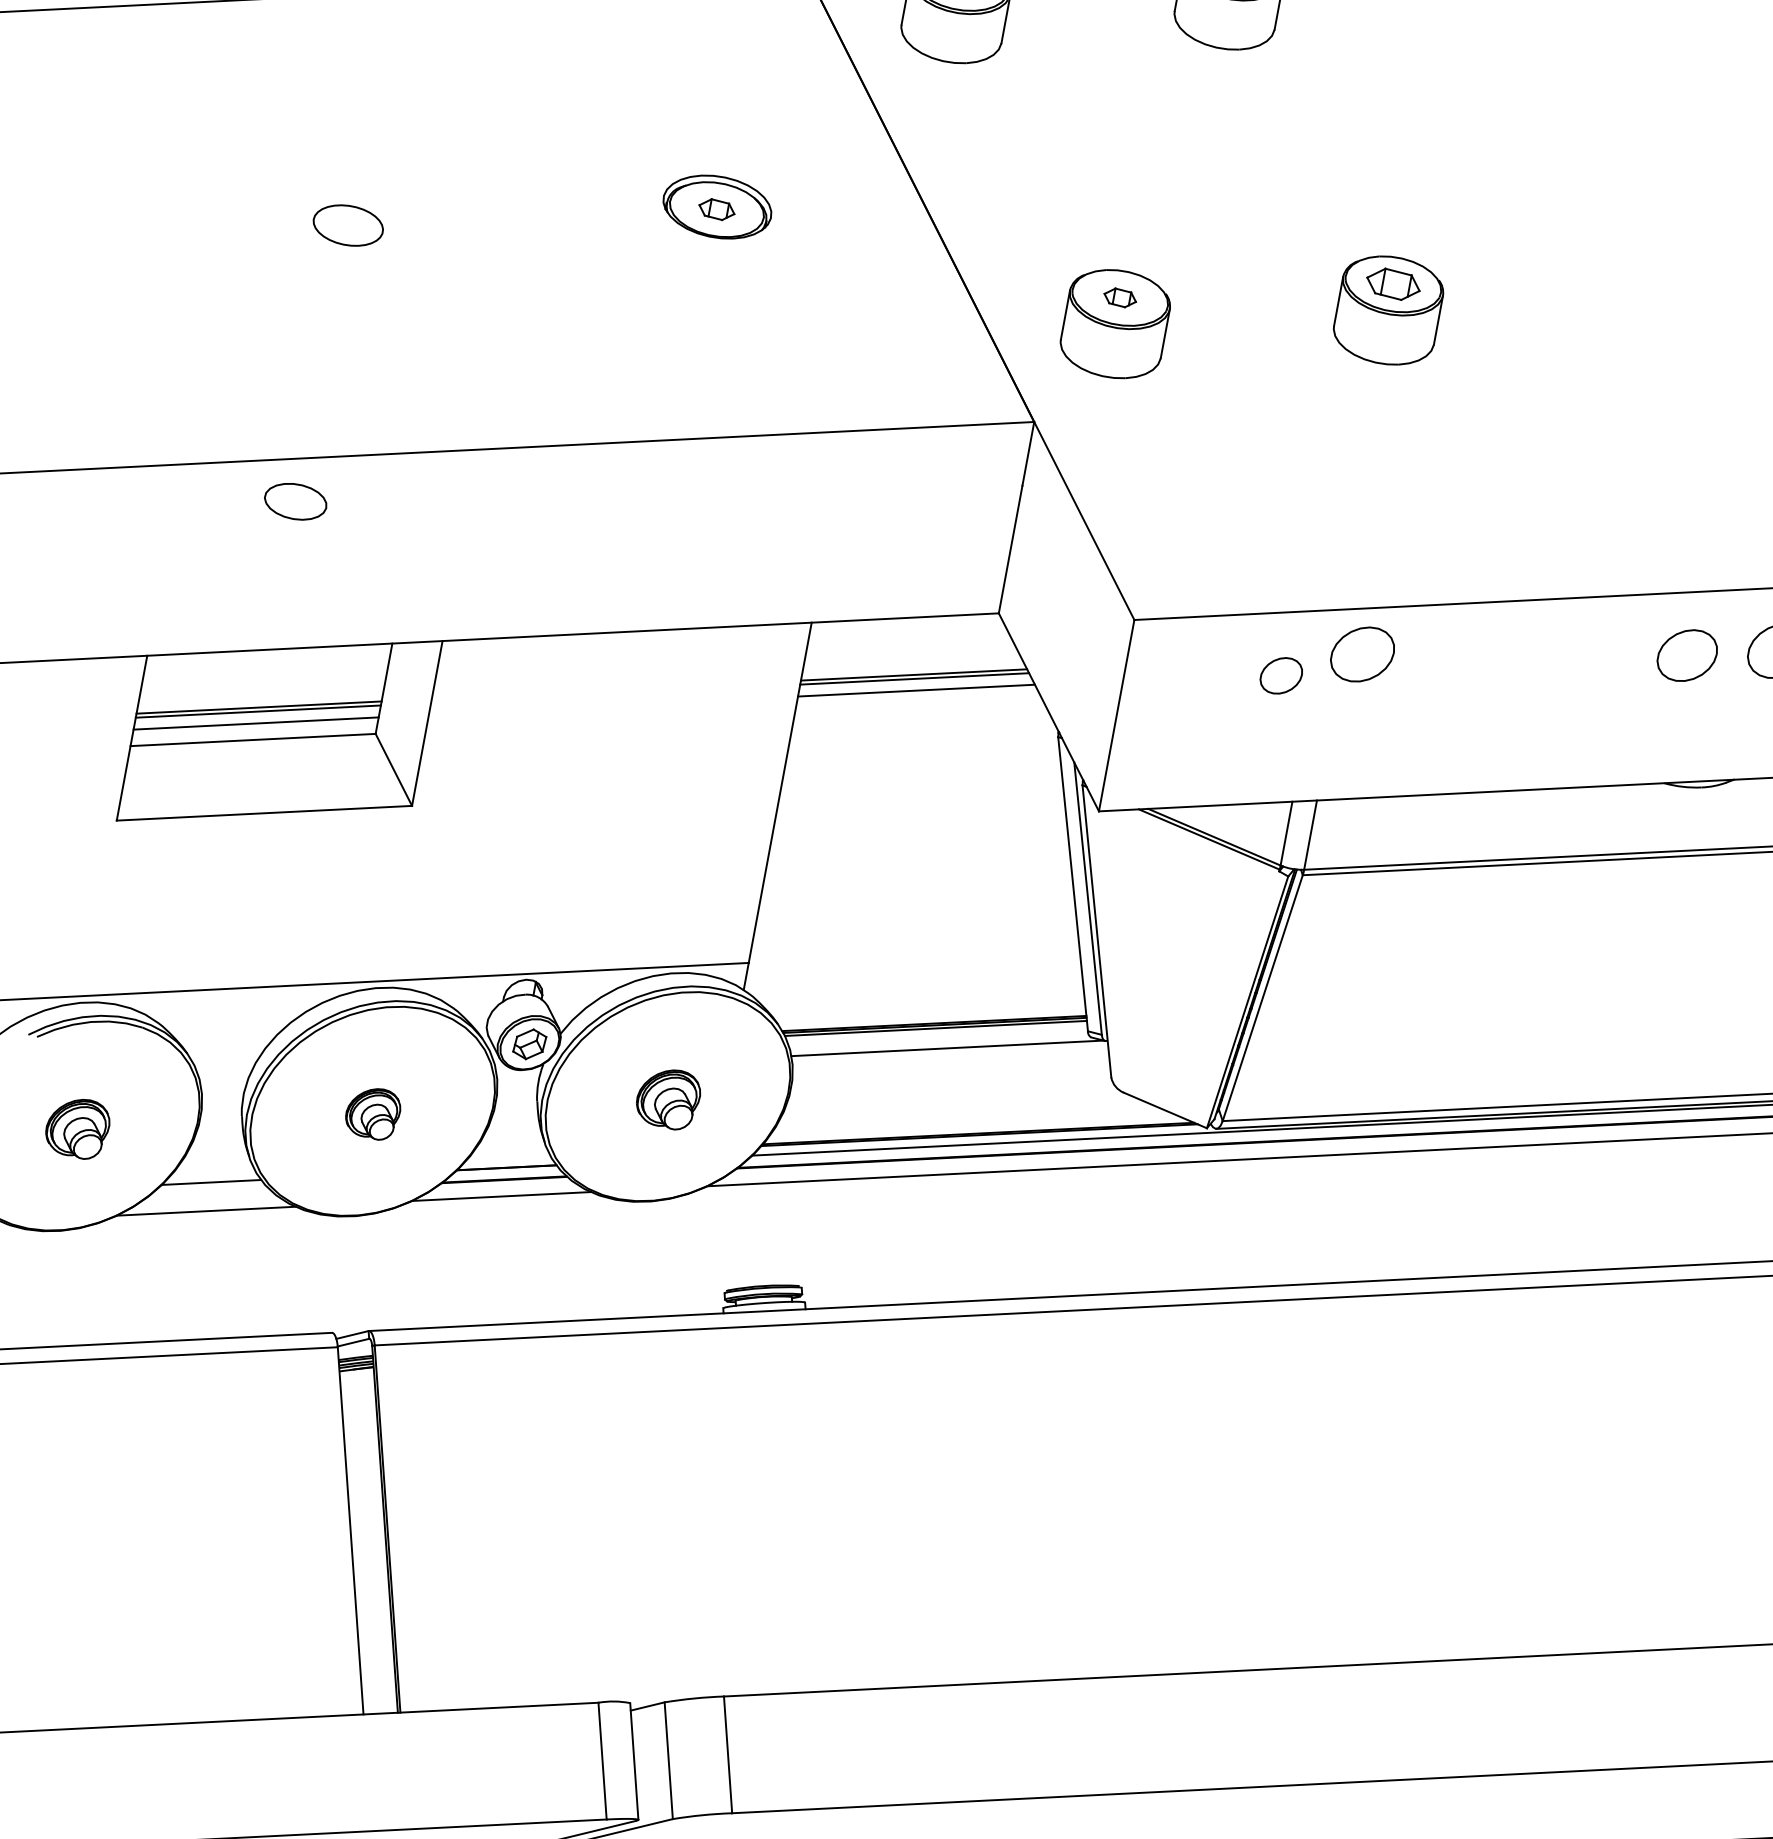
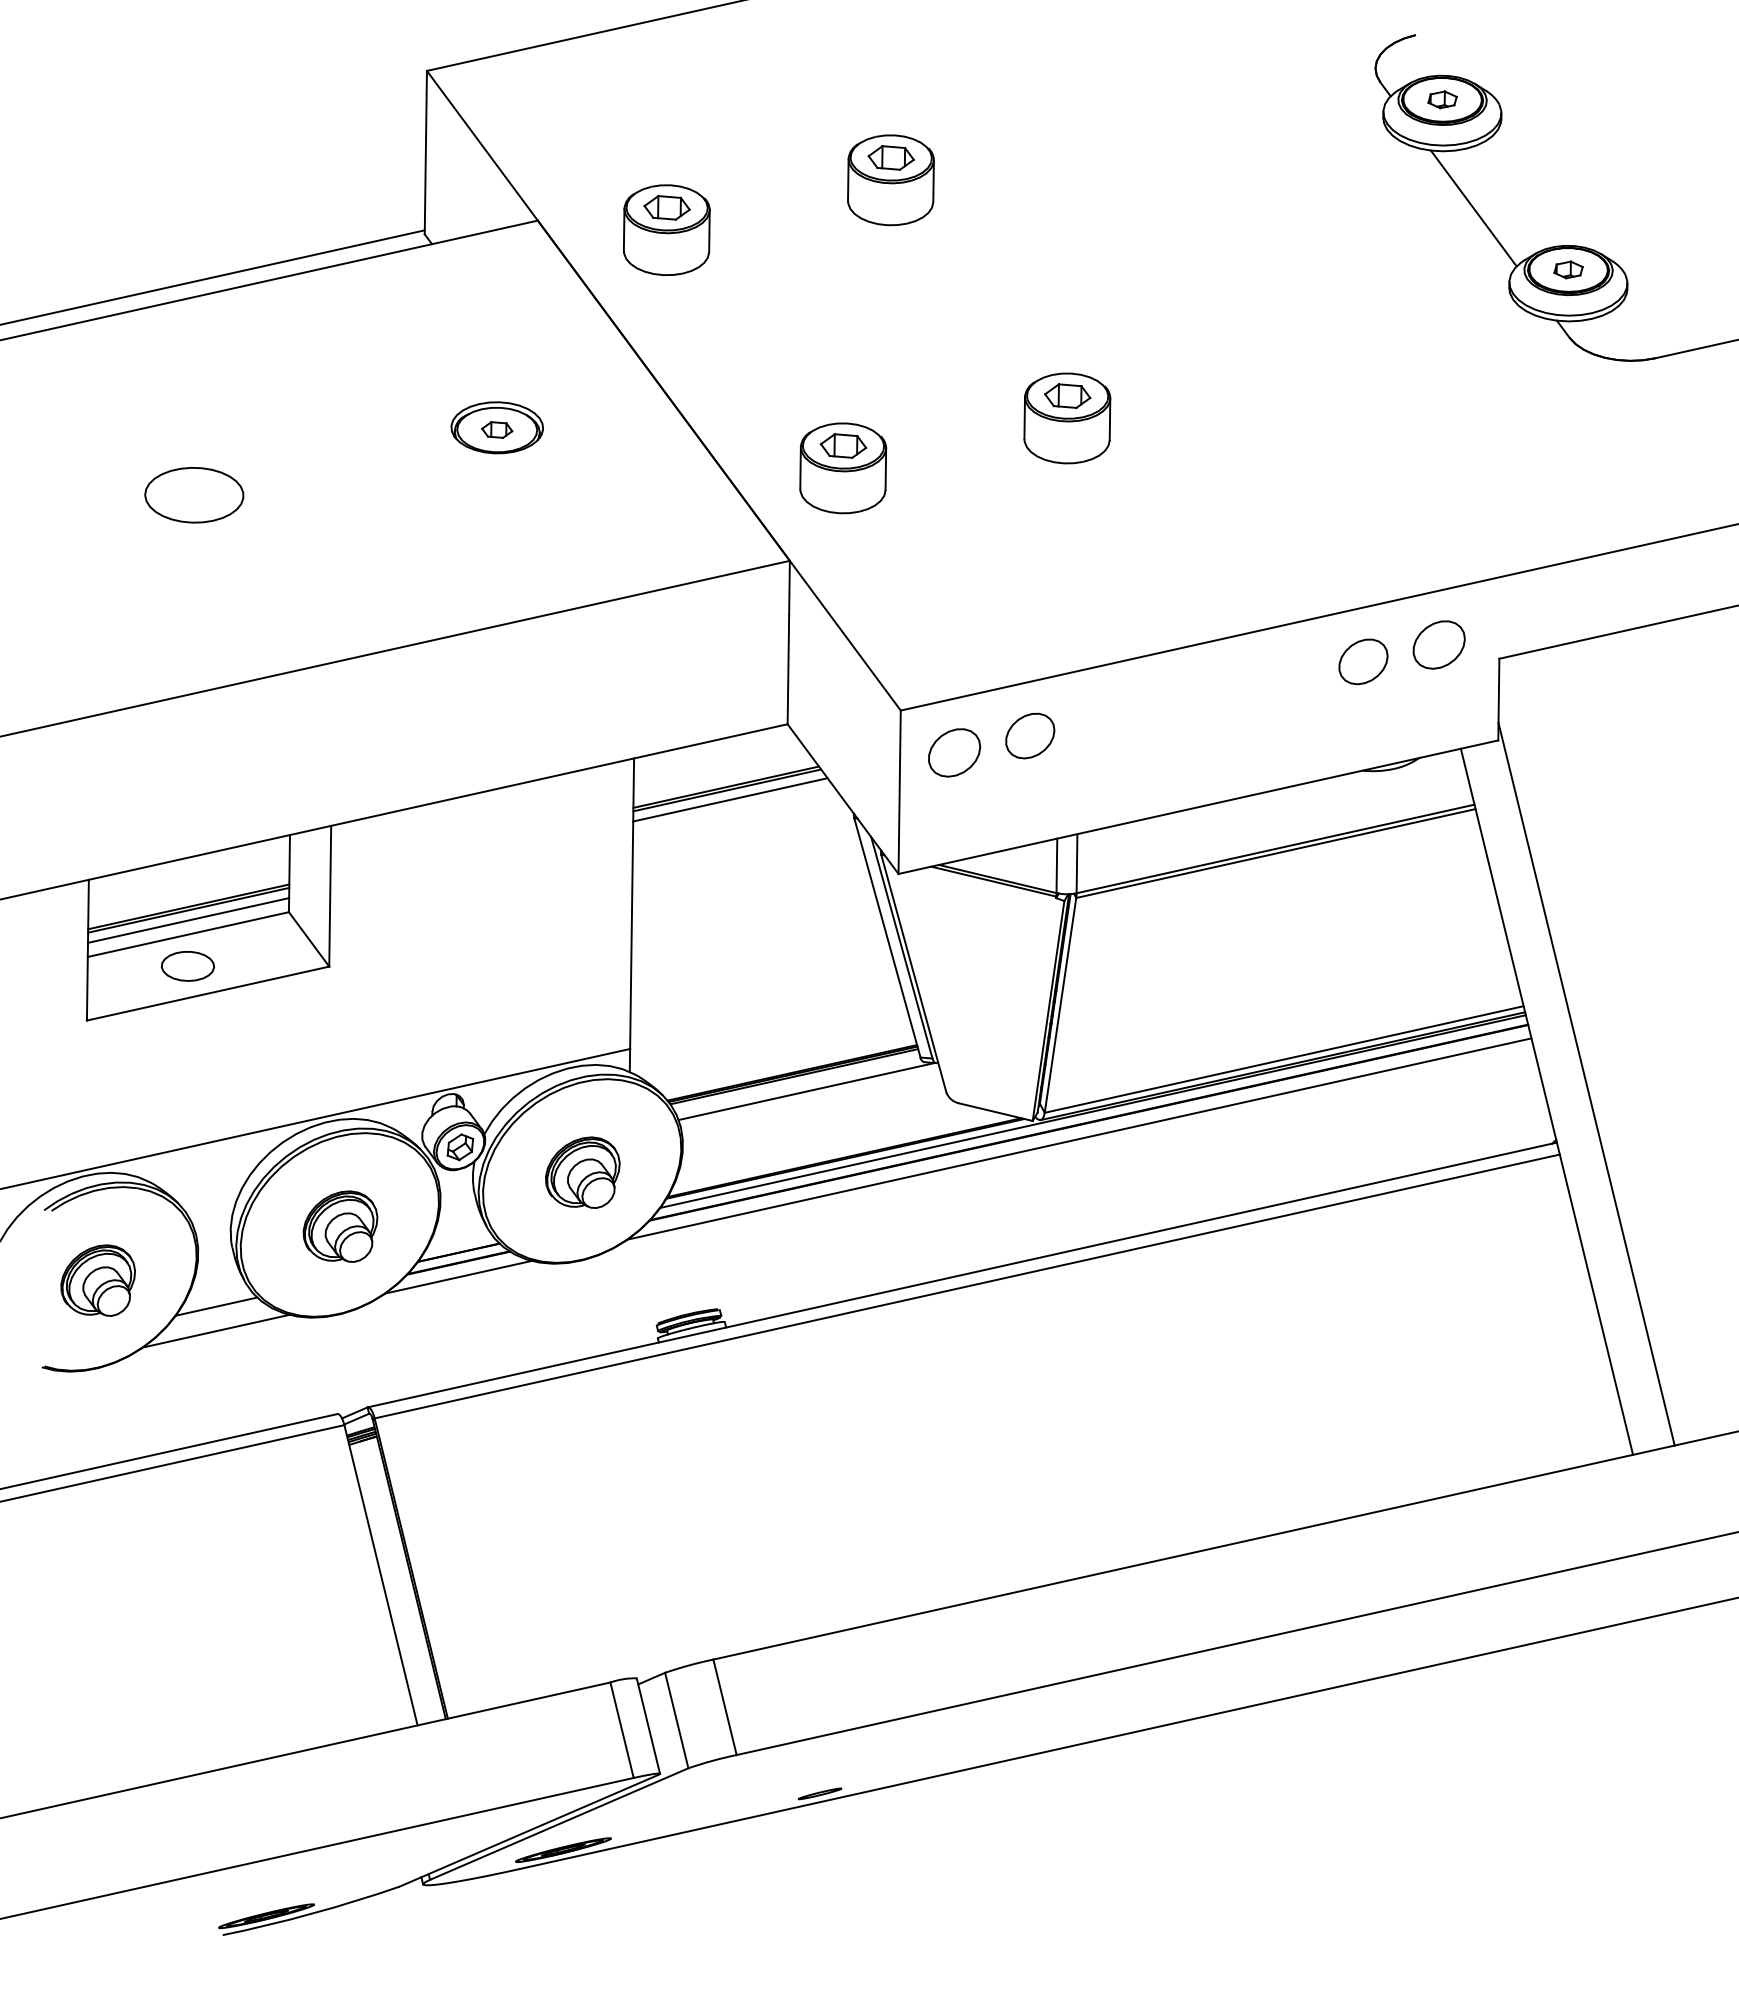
part: (348, 225) -> (194, 495), size x1.67
part: (1120, 297) -> (843, 445), size x1.67
part: (295, 501) -> (187, 966), moved
part: (1362, 654) -> (954, 752), moved
part: (1281, 675) -> (1030, 735), size x1.43
part: (668, 1098) -> (582, 1172), size x1.43
part: (373, 1113) -> (340, 1226), size x1.67
part: (77, 1127) -> (97, 1280), size x1.43

